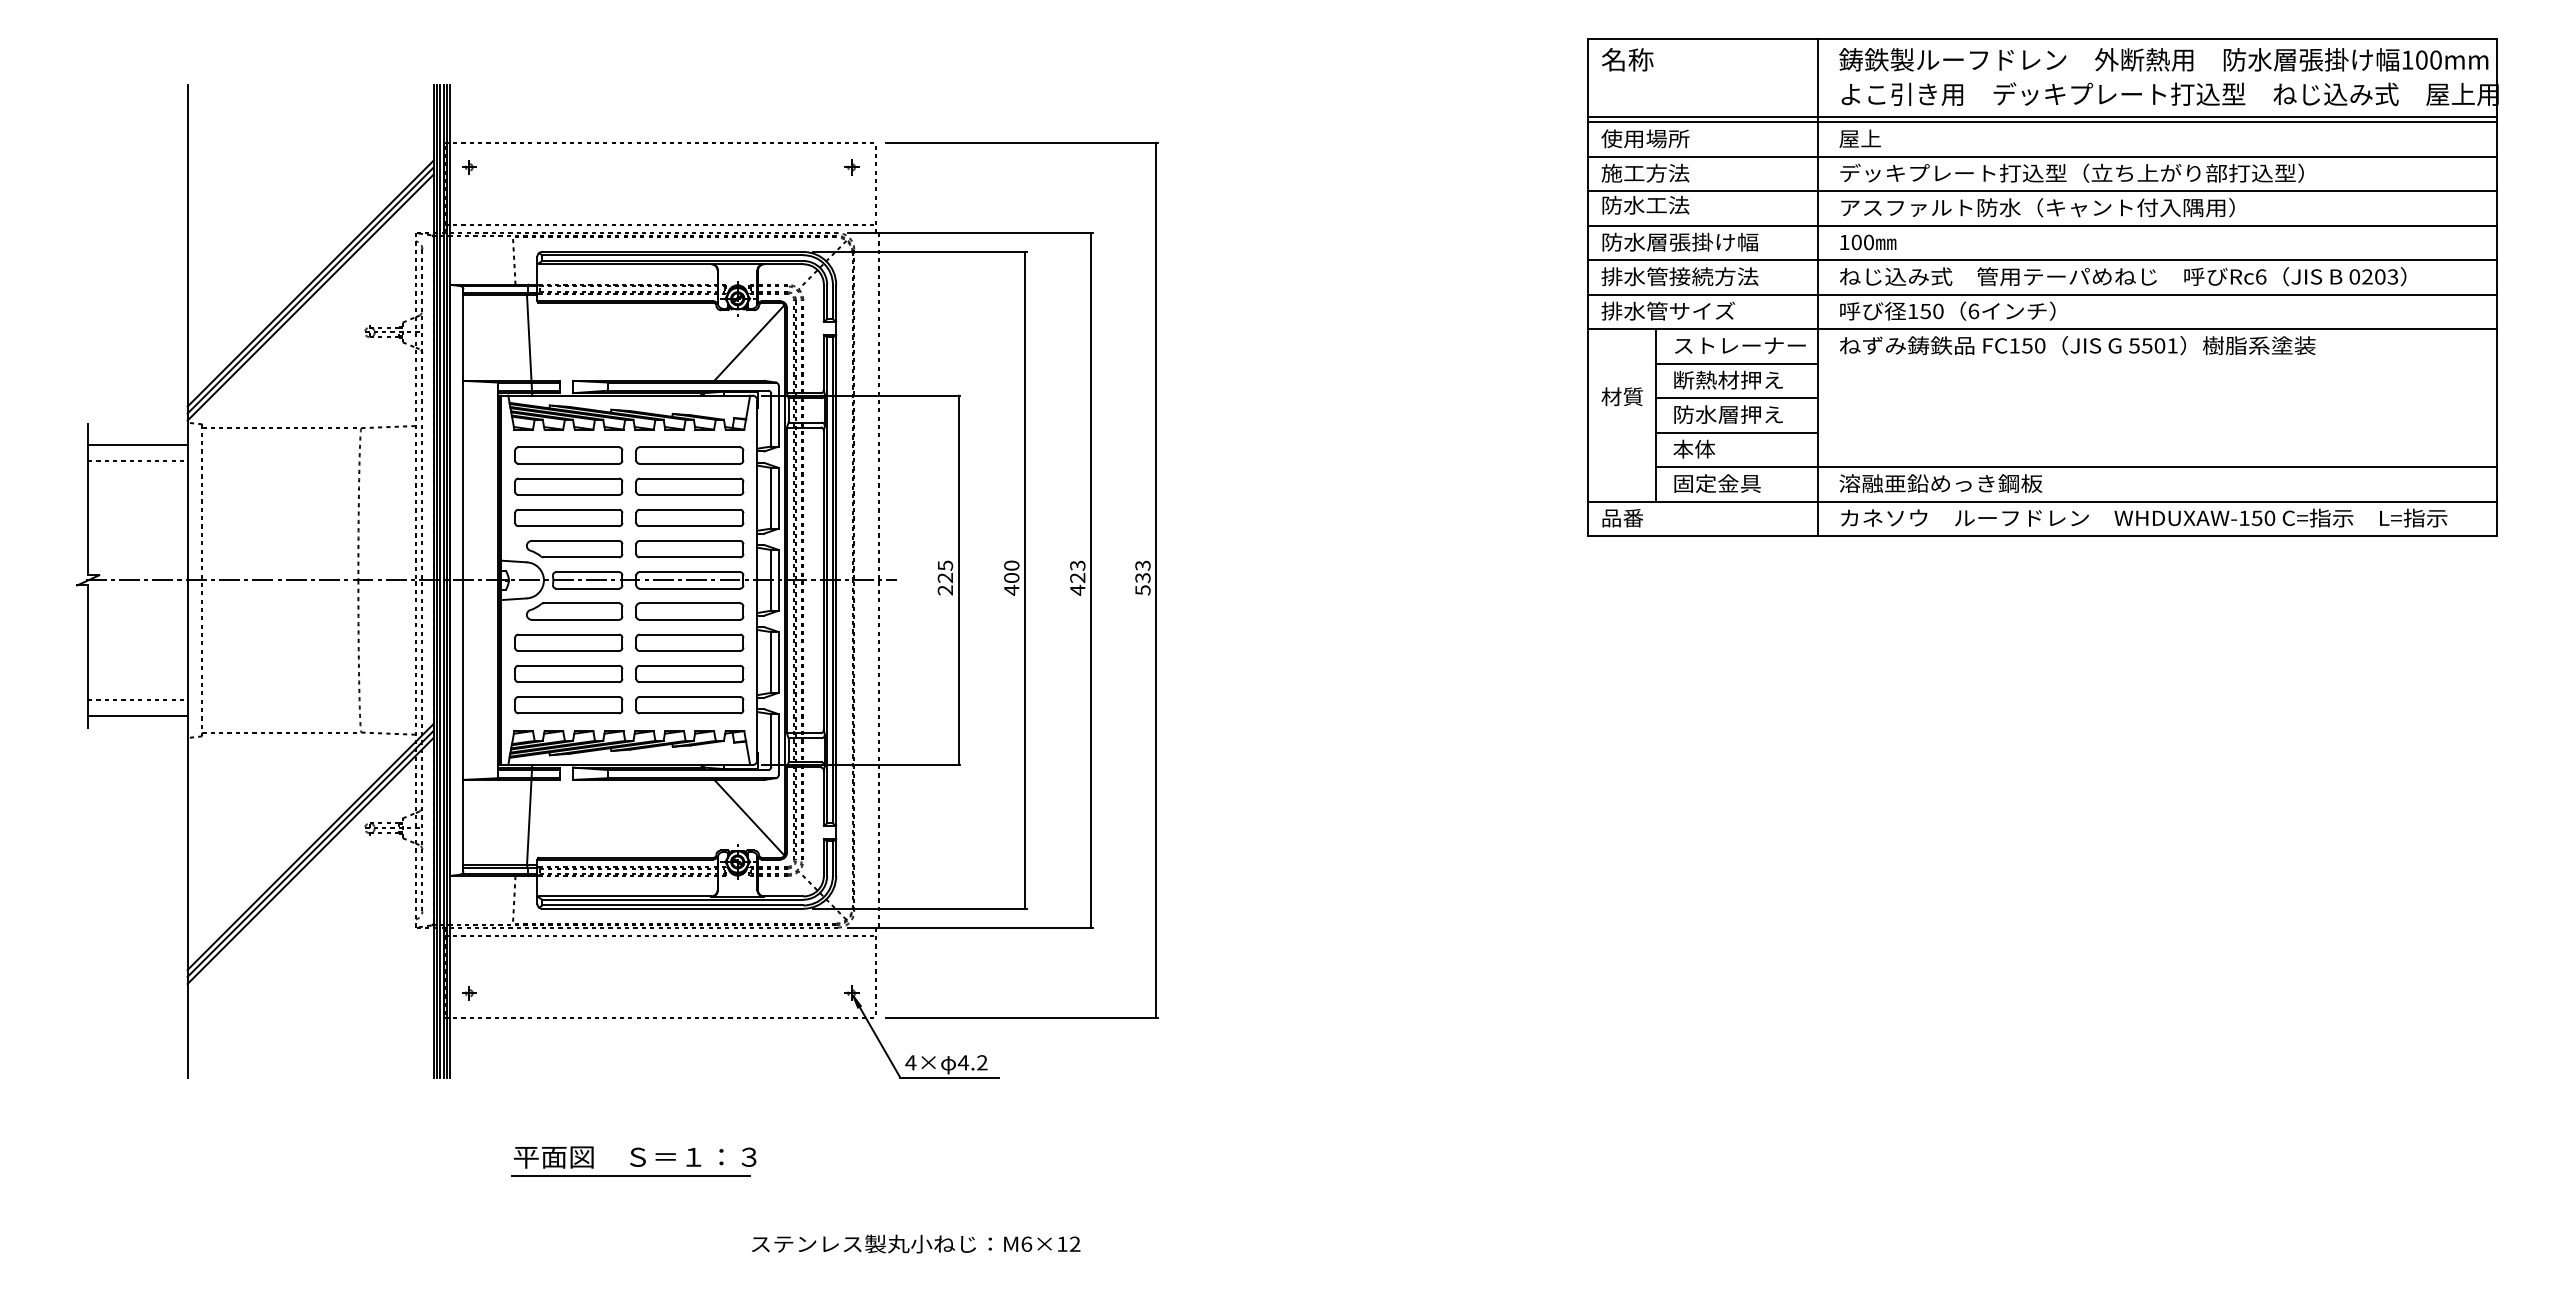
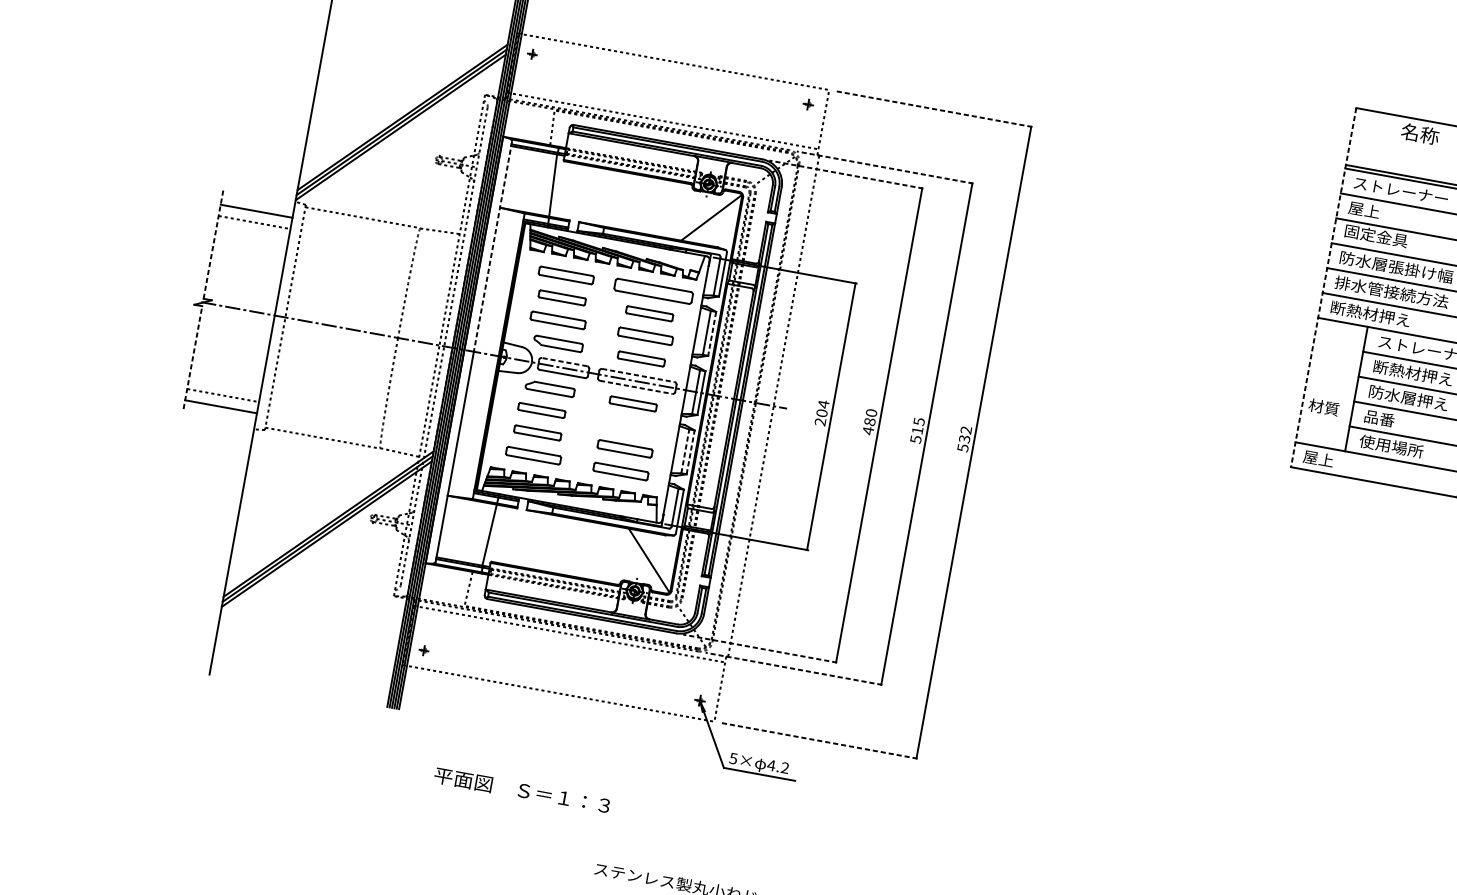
text: (1627, 59) -> (1420, 133), moved
text: (1666, 138) -> (1400, 190), 使用場所 -> ストレーナー
line: (1021, 142) -> (934, 108), solid -> dashed
text: (1645, 172) -> (1380, 212), 施工方法 -> 屋上
text: (1645, 204) -> (1376, 235), 防水工法 -> 固定金具
line: (969, 233) -> (884, 167), solid -> dashed
line: (919, 251) -> (846, 174), solid -> dashed
line: (1587, 287) -> (1323, 287), solid -> dashed
text: (1668, 310) -> (1379, 315), 排水管サイズ -> 断熱材押え
text: (1621, 396) -> (1323, 407), moved
line: (463, 435) -> (492, 247), solid -> dashed
text: (1693, 448) -> (1378, 417), 本体 -> 品番
part: (568, 455) -> (566, 275), size x0.7
text: (1717, 483) -> (1391, 446), 固定金具 -> 使用場所
part: (568, 486) -> (562, 297), size x0.6
part: (689, 486) -> (649, 313), size x0.6
line: (778, 498) -> (712, 333), solid -> dashed
line: (88, 499) -> (213, 244), solid -> dashed
part: (568, 517) -> (557, 320), size x0.7
part: (689, 517) -> (645, 336), size x0.7
text: (1622, 518) -> (1318, 459), 品番 -> 屋上
part: (574, 549) -> (558, 344), size x0.7
part: (689, 549) -> (641, 359), size x0.6
text: (1142, 565) -> (965, 430), 533 -> 532
text: (945, 571) -> (822, 408), 225 -> 204
line: (587, 572) -> (564, 362), solid -> dashed
line: (690, 572) -> (638, 375), solid -> dashed
text: (1011, 577) -> (869, 421), 400 -> 480
text: (1077, 577) -> (917, 430), 423 -> 515
line: (690, 588) -> (636, 387), solid -> dashed
part: (574, 611) -> (549, 388), size x0.7
part: (689, 611) -> (632, 403), size x0.6
part: (568, 642) -> (541, 410), size x0.6
part: (689, 642) -> (628, 426), removed
line: (88, 656) -> (193, 357), solid -> dashed
line: (771, 661) -> (685, 450), solid -> dashed
line: (778, 661) -> (690, 451), solid -> dashed
part: (568, 673) -> (537, 432), size x0.6
part: (689, 673) -> (624, 448), size x0.7
part: (568, 705) -> (533, 455), size x0.7
part: (689, 705) -> (620, 471), size x0.7
line: (919, 908) -> (759, 648), solid -> dashed
line: (969, 927) -> (793, 668), solid -> dashed
line: (1021, 1017) -> (819, 740), solid -> dashed
text: (910, 1062) -> (733, 758), 4× -> 5×
line: (630, 1176) -> (516, 803), removed

